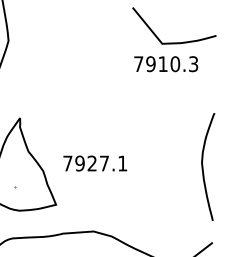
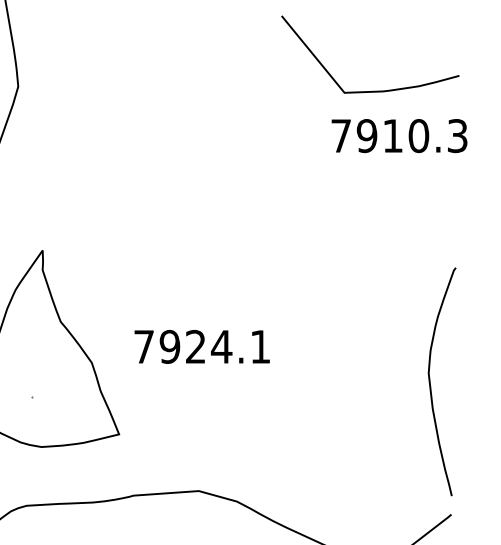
text: (166, 64) -> (400, 136), moved
text: (104, 163) -> (221, 346), 7927.1 -> 7924.1
curve: (203, 166) -> (431, 380), moved

